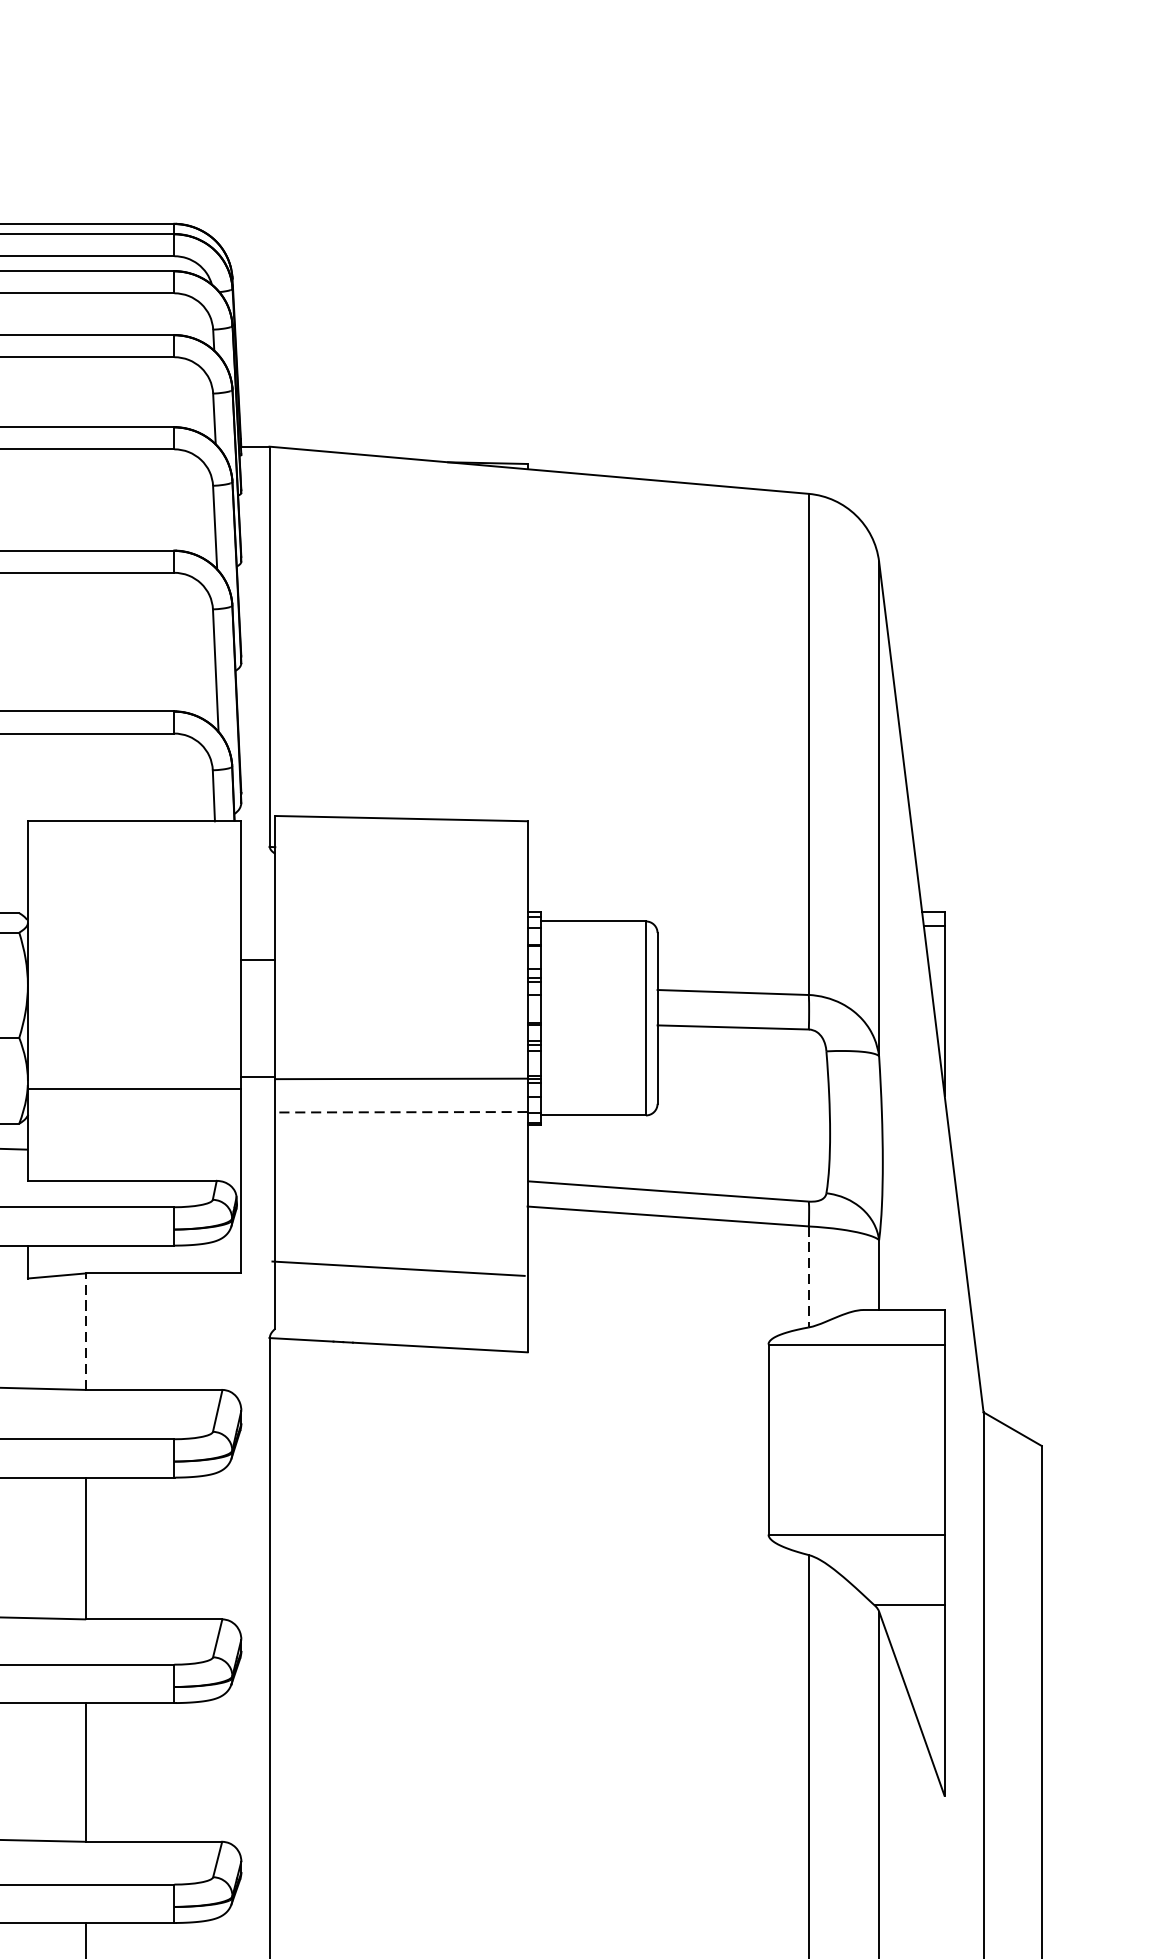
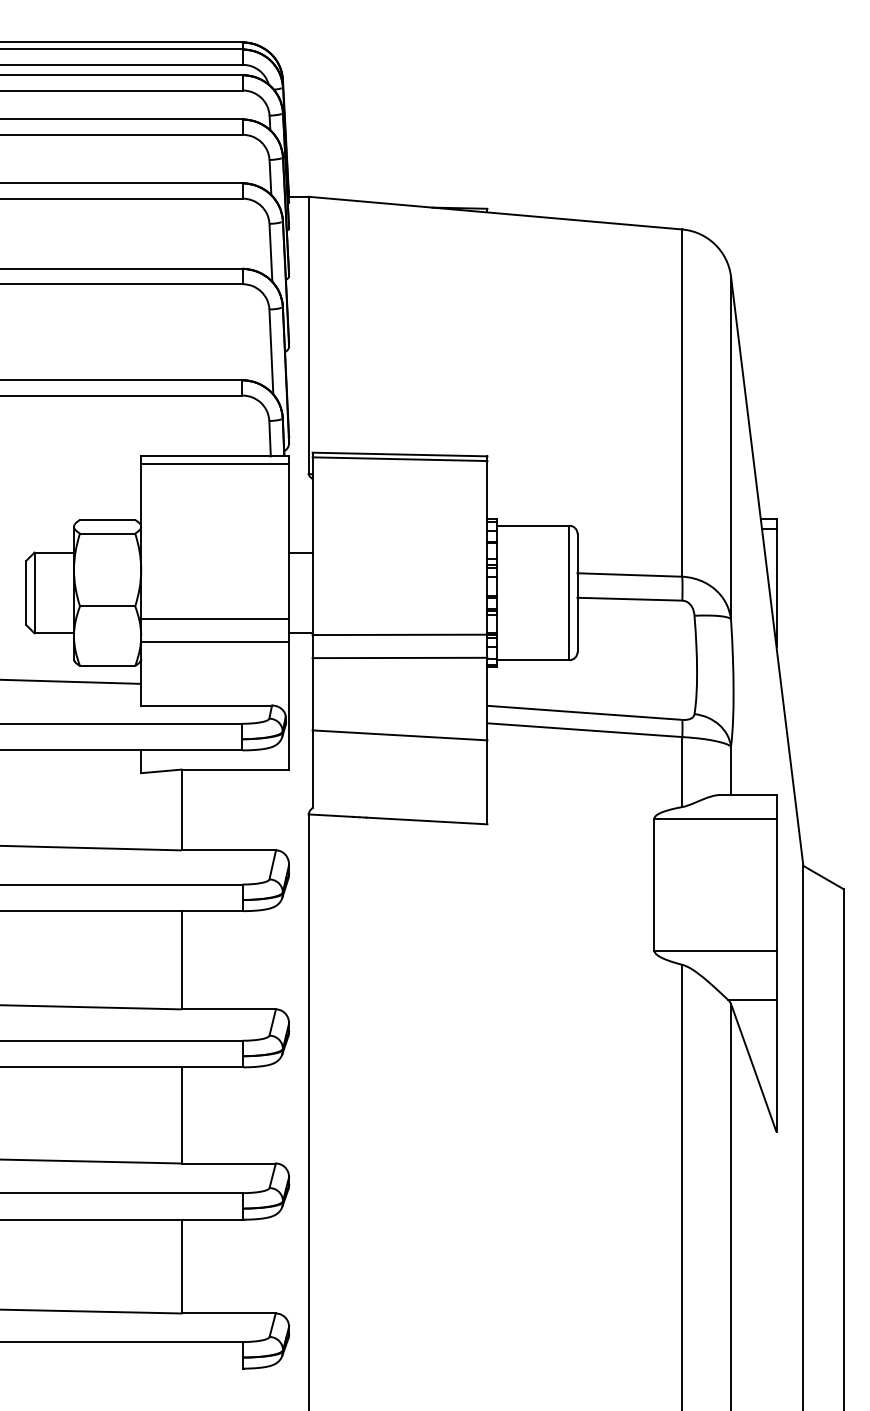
line: (400, 825) -> (399, 459), added
line: (135, 831) -> (215, 463), added
line: (135, 1055) -> (215, 618), added
line: (400, 1111) -> (399, 657), dashed -> solid
line: (397, 1268) -> (399, 735), moved
line: (809, 1277) -> (682, 772), dashed -> solid
line: (86, 1330) -> (181, 809), dashed -> solid

